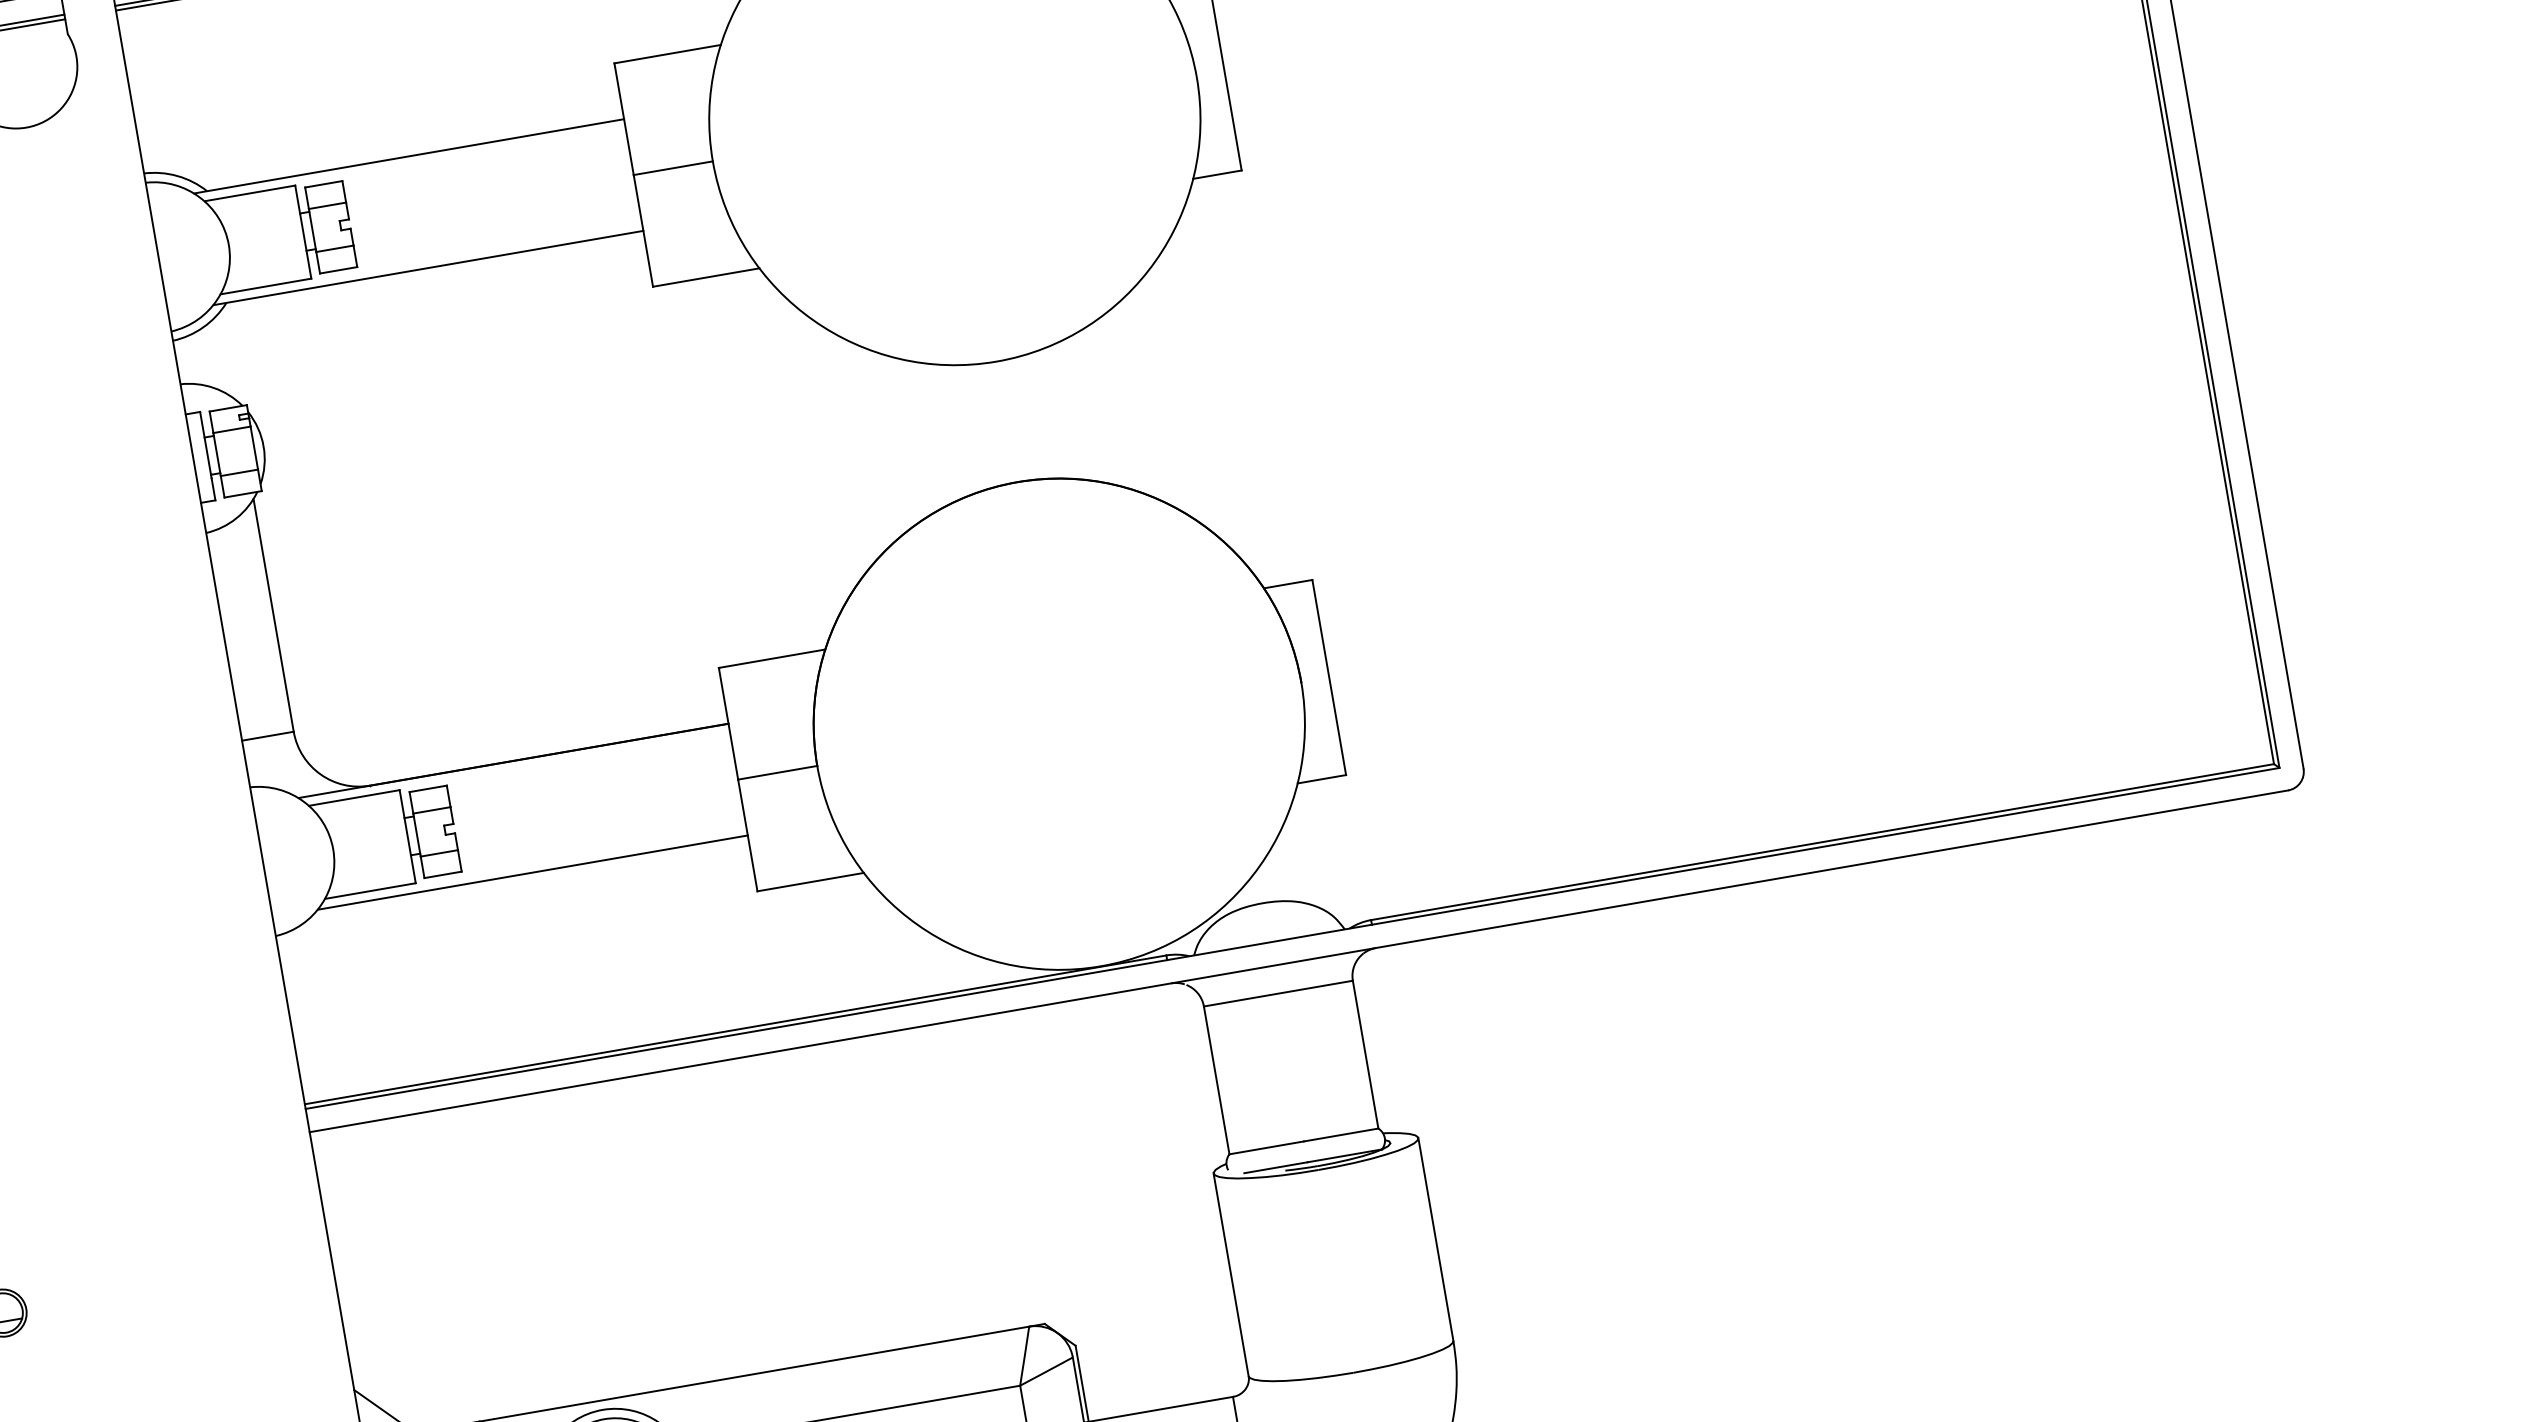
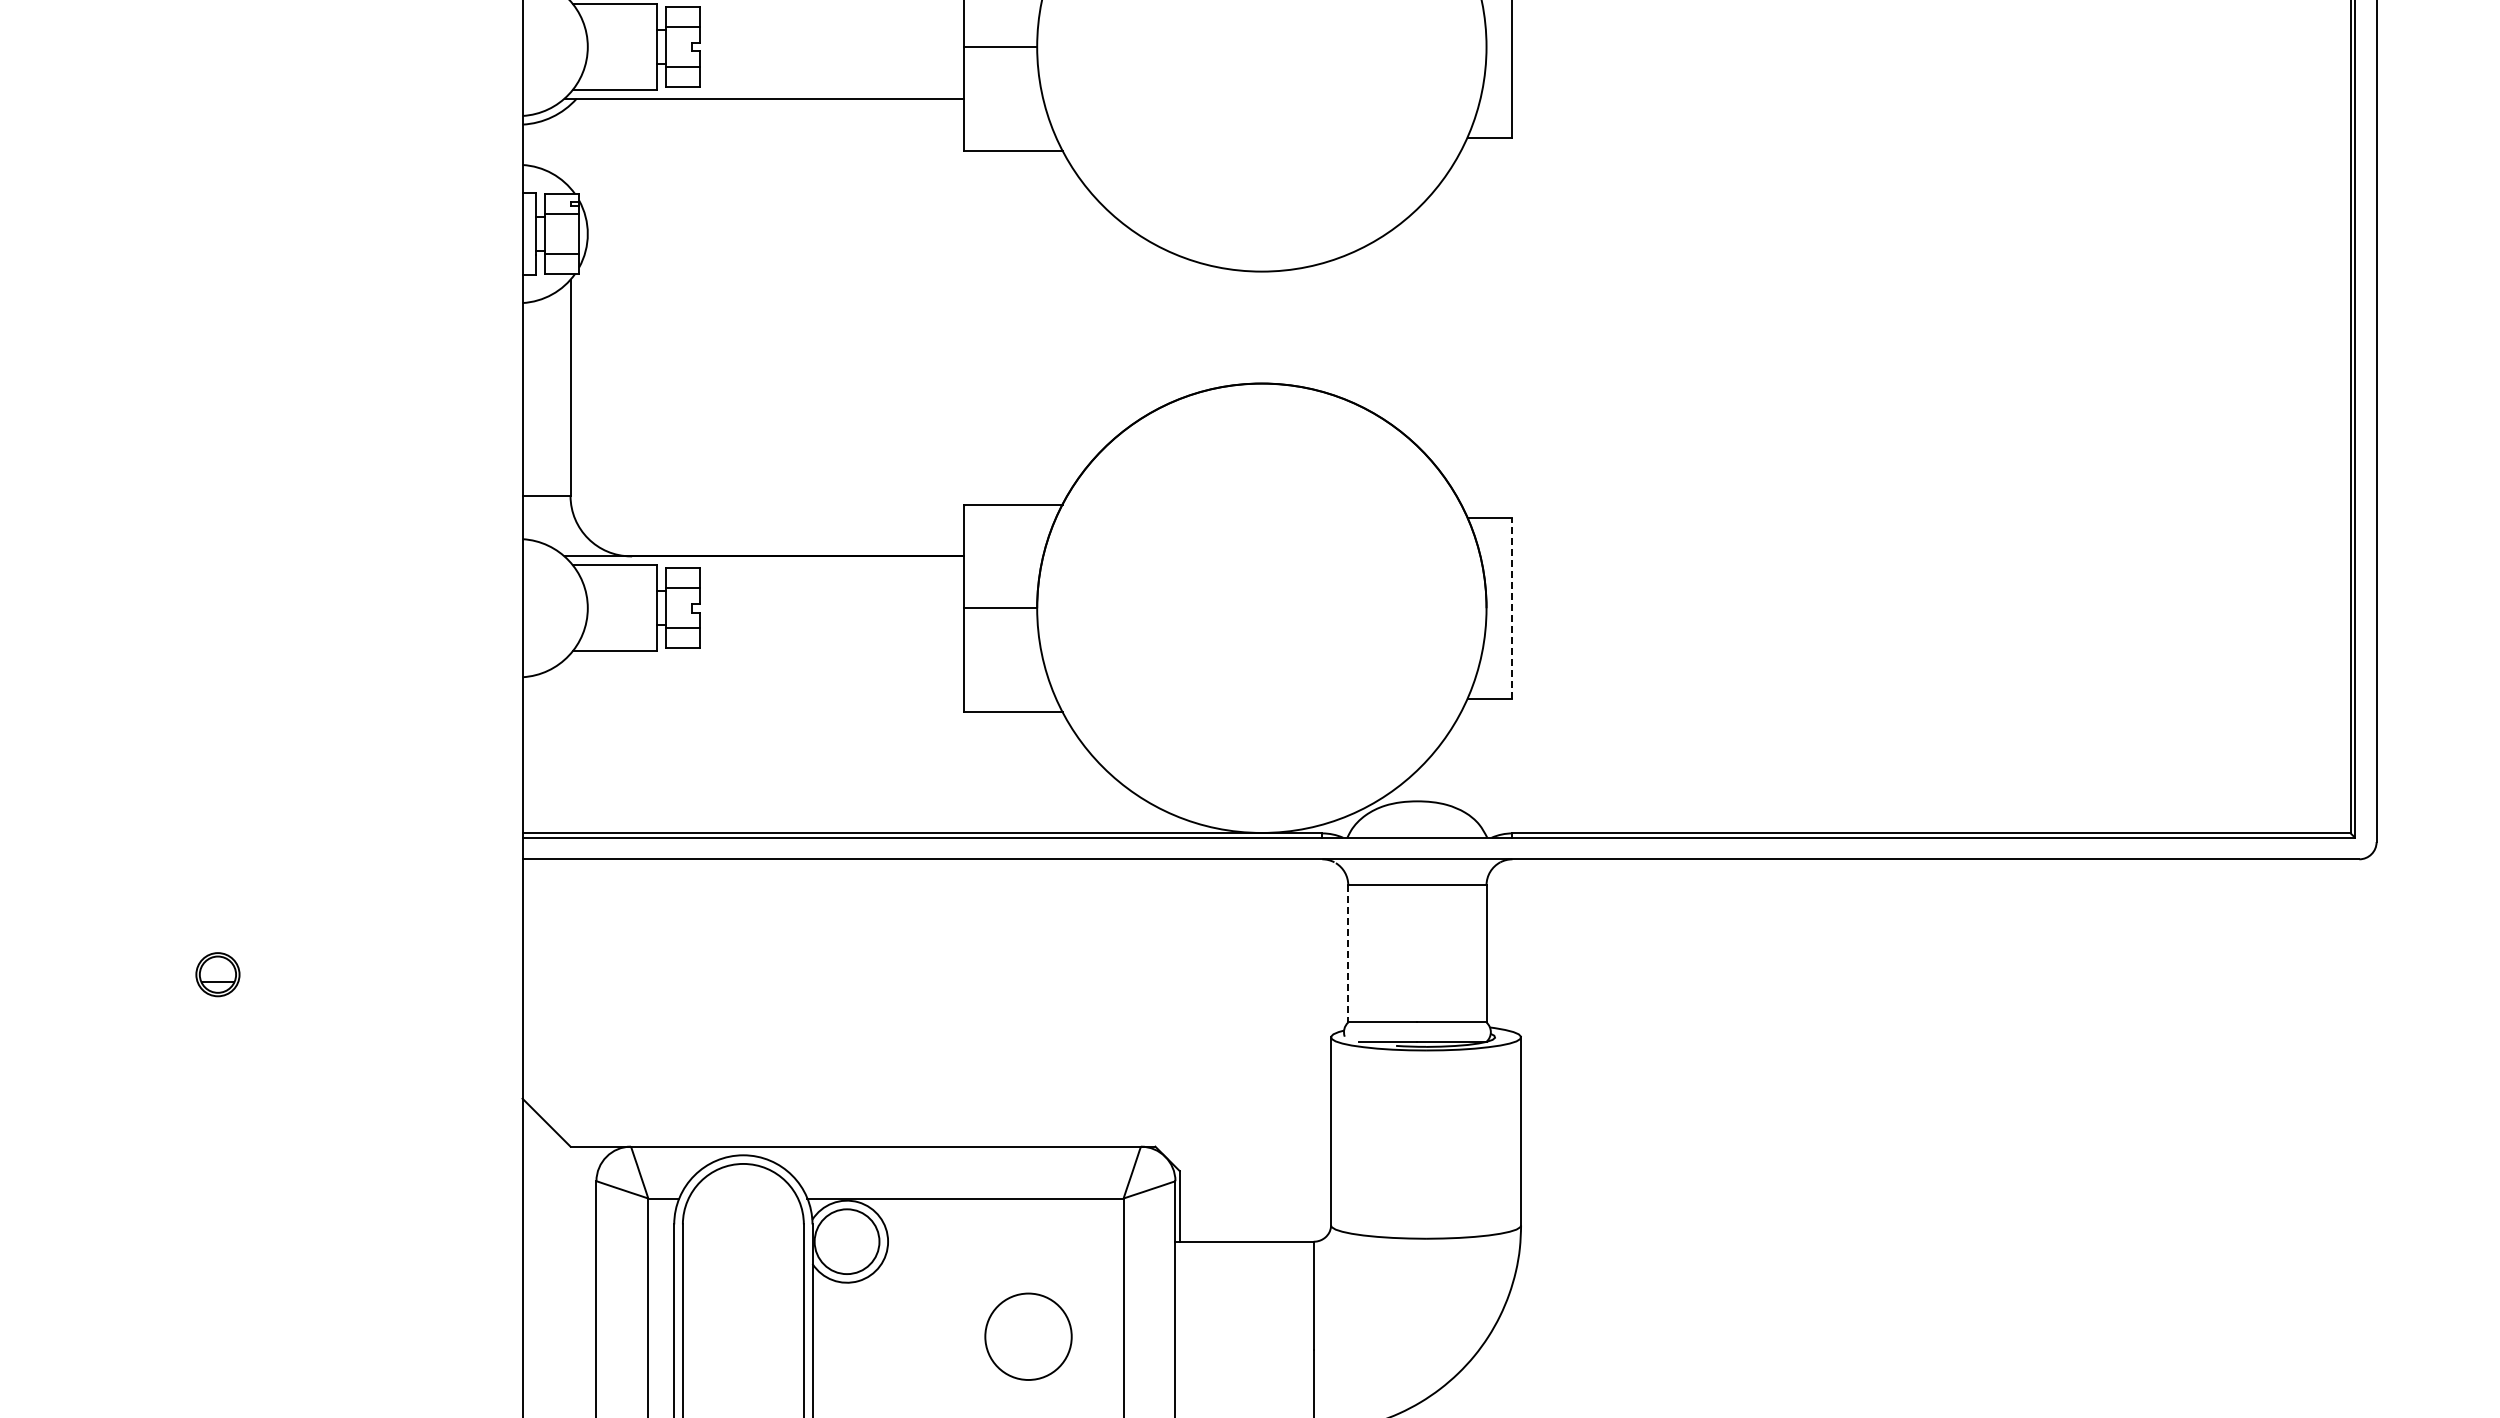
line: (1329, 677) -> (1512, 608), solid -> dashed
line: (532, 873) -> (763, 660), removed
line: (1216, 1079) -> (1348, 953), solid -> dashed

